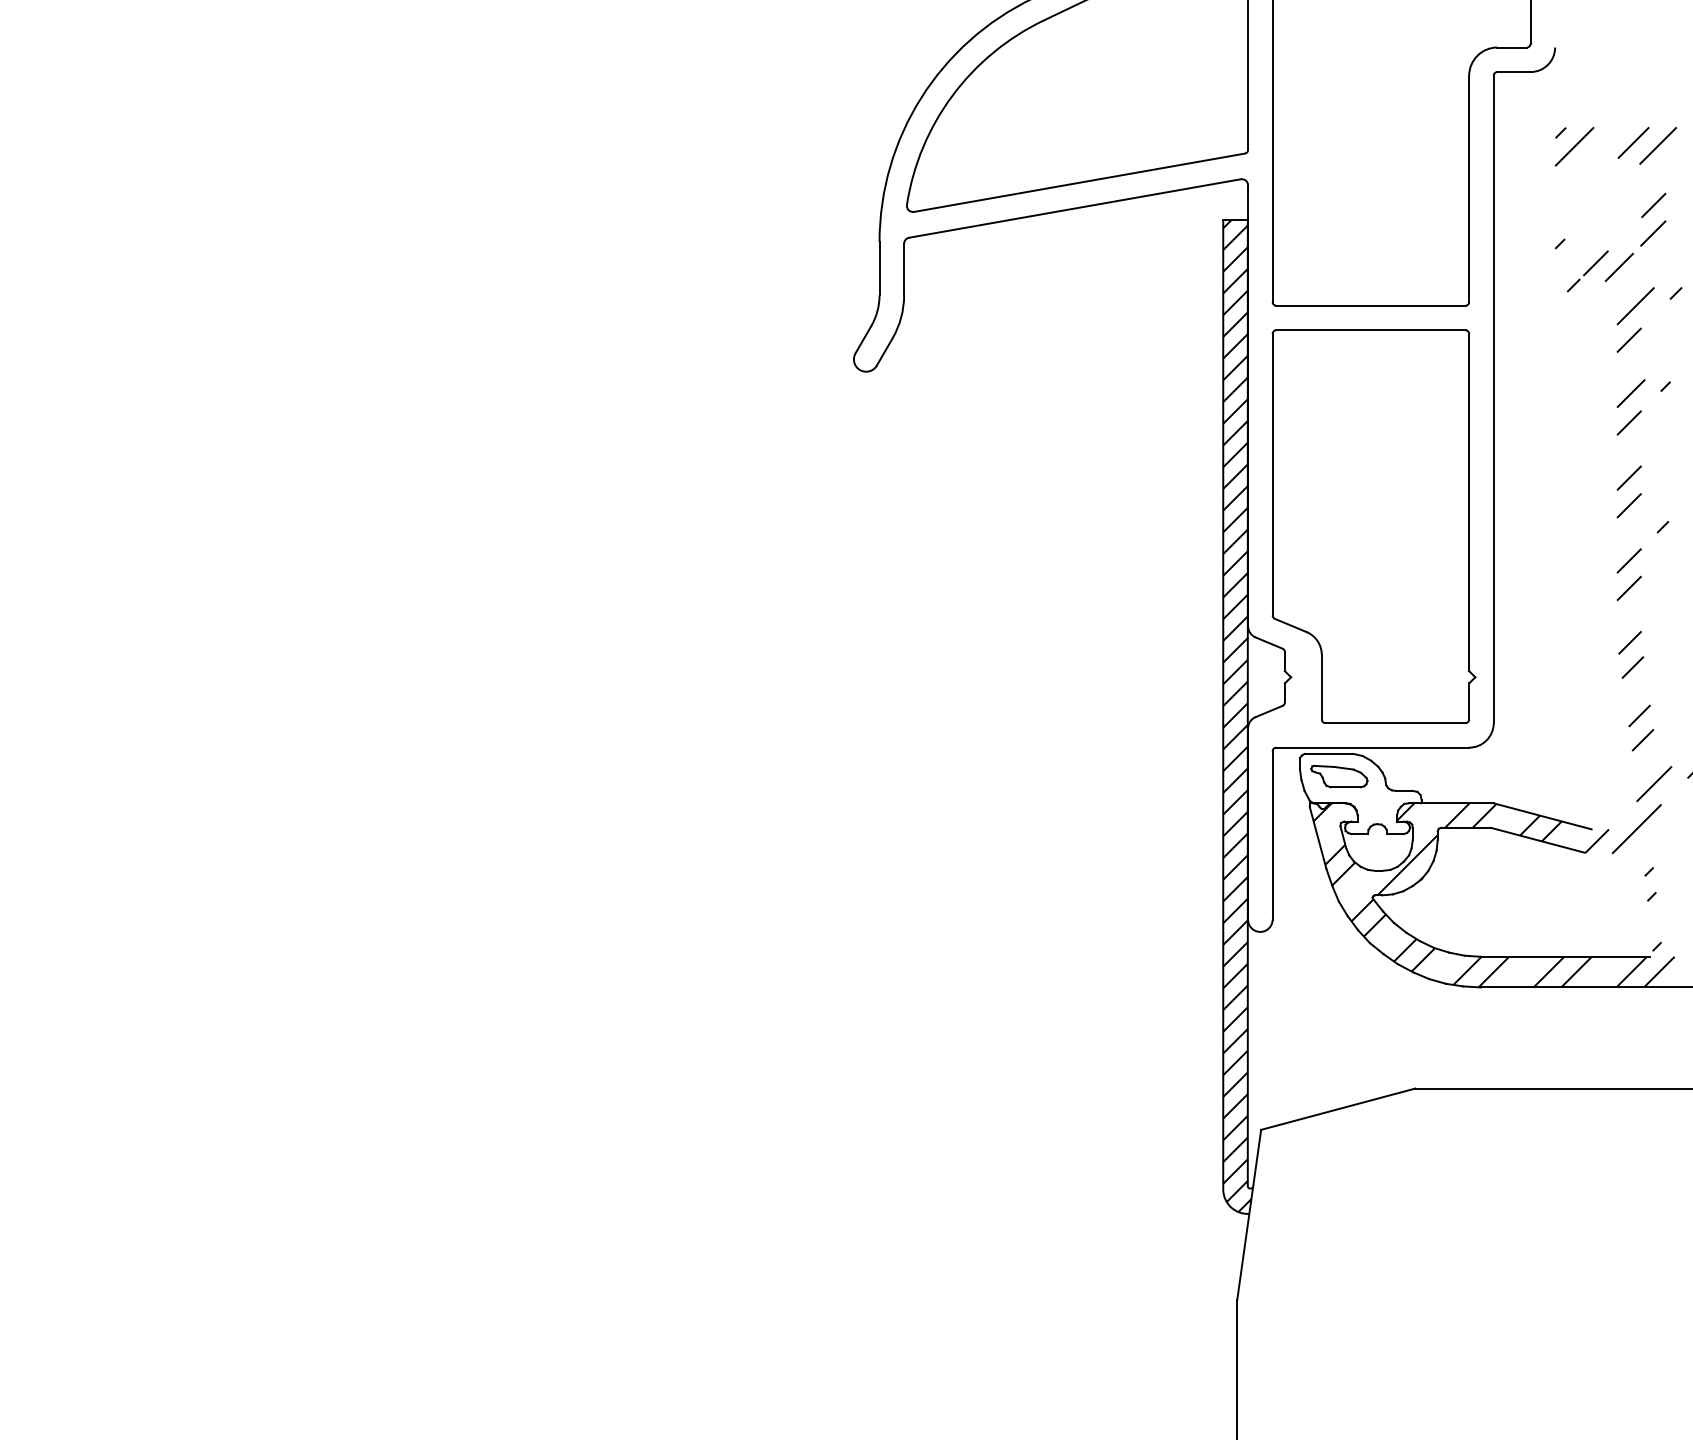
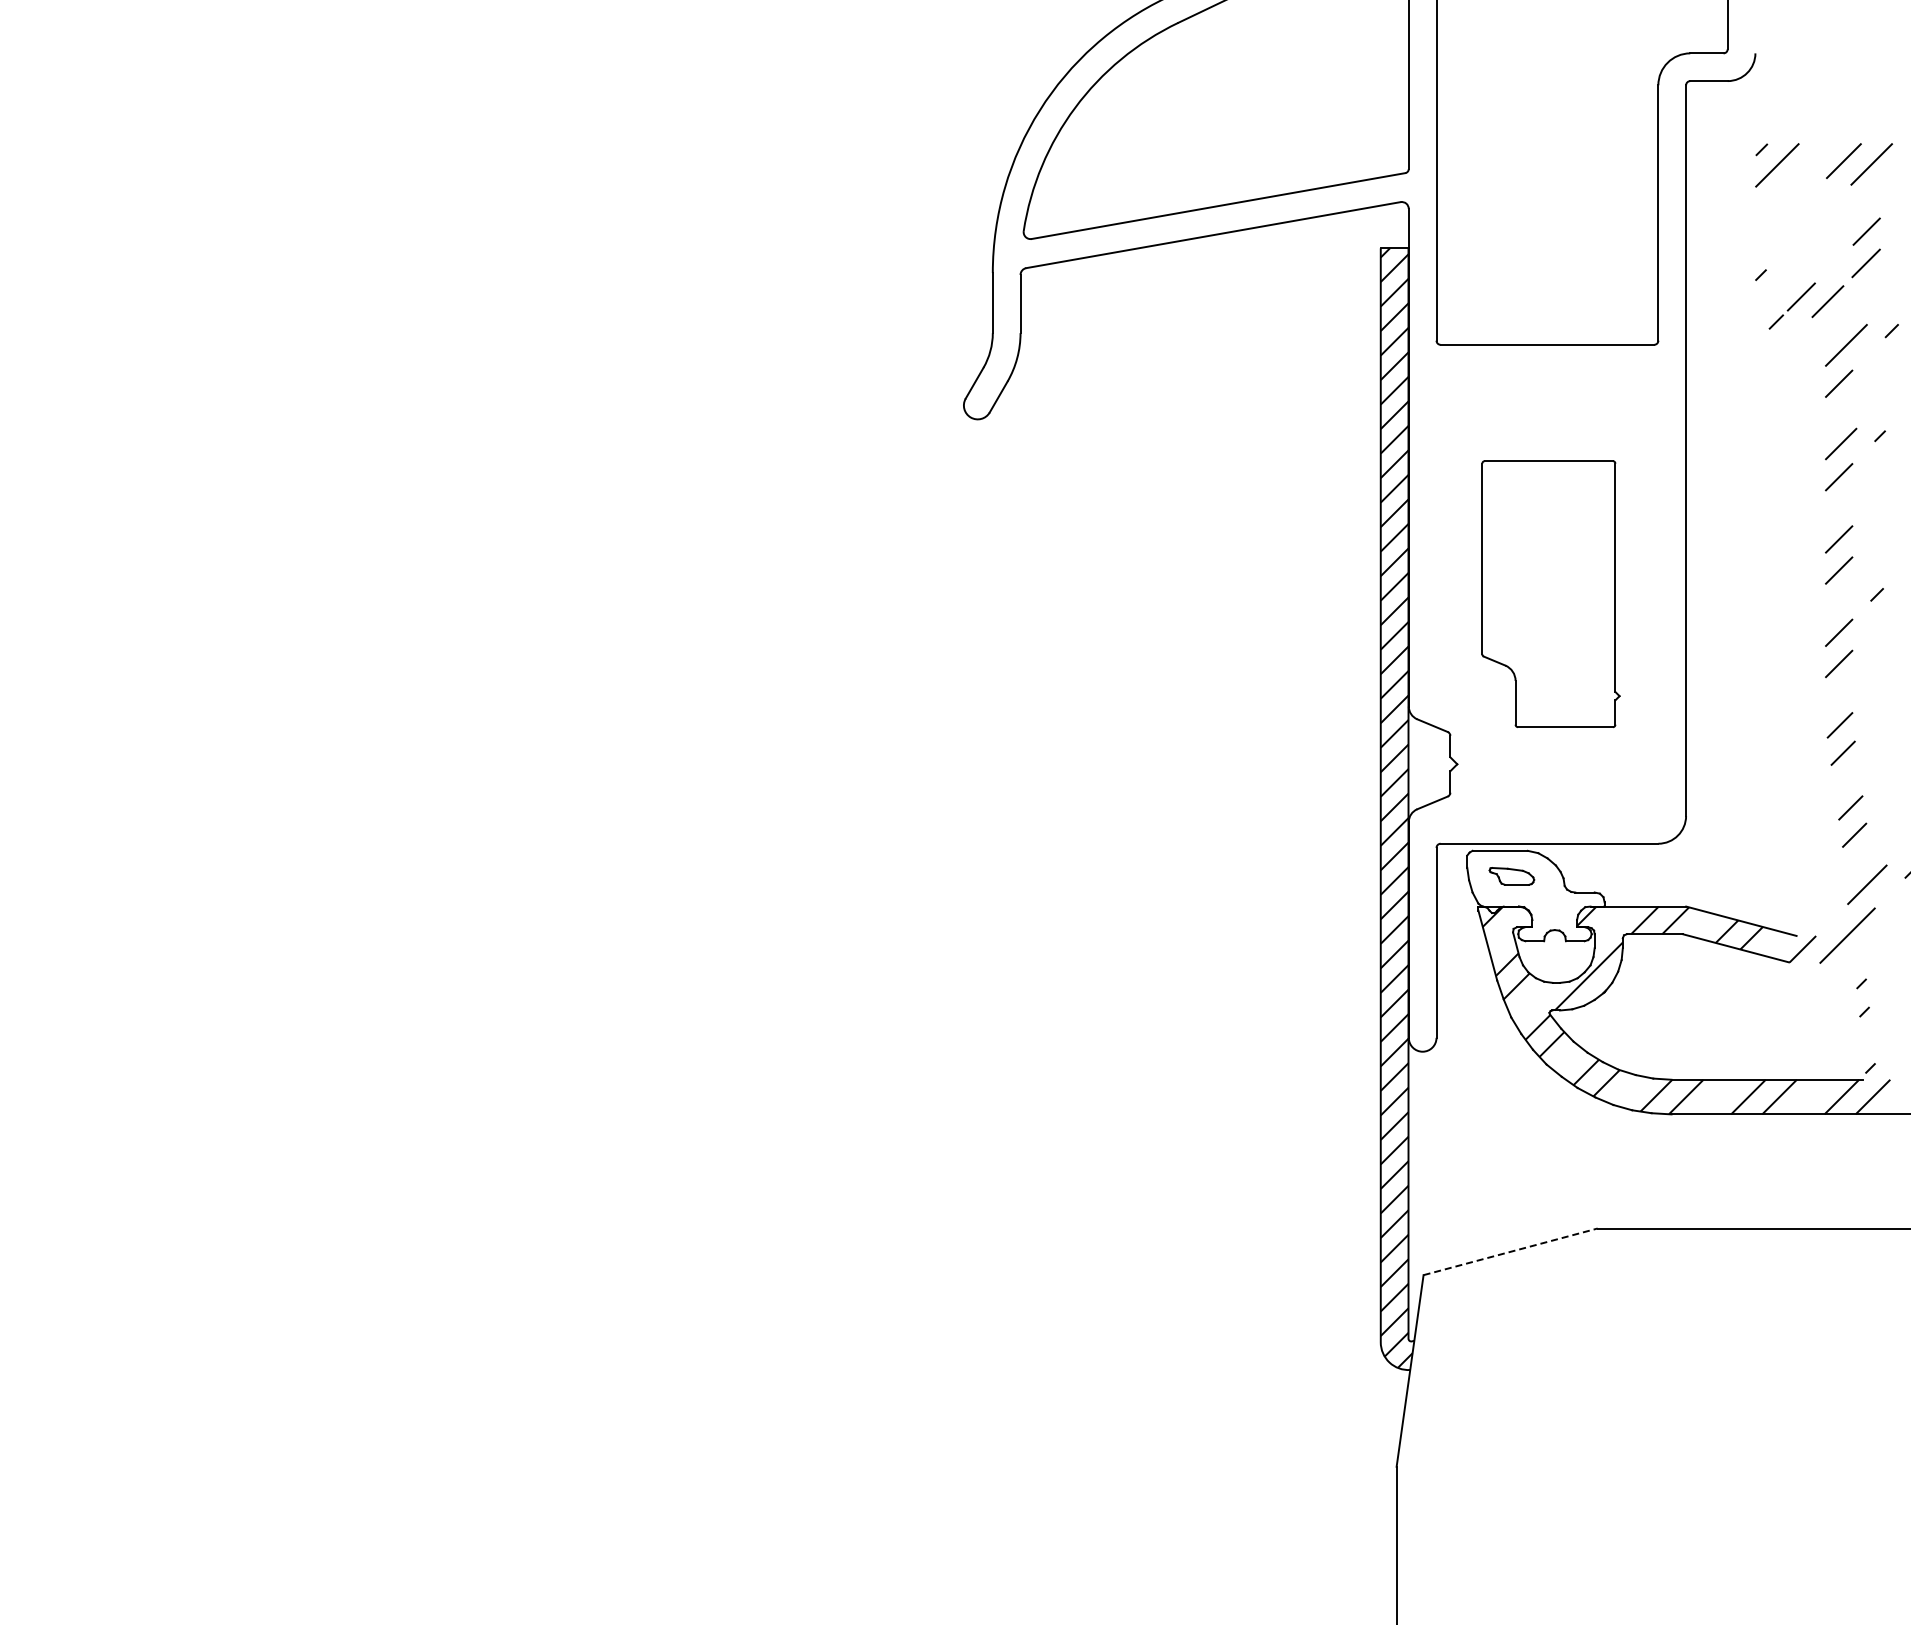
part: (1373, 525) -> (1550, 593), size x0.6
part: (1339, 776) -> (1511, 876), size x0.7
line: (1339, 1108) -> (1511, 1251), solid -> dashed

